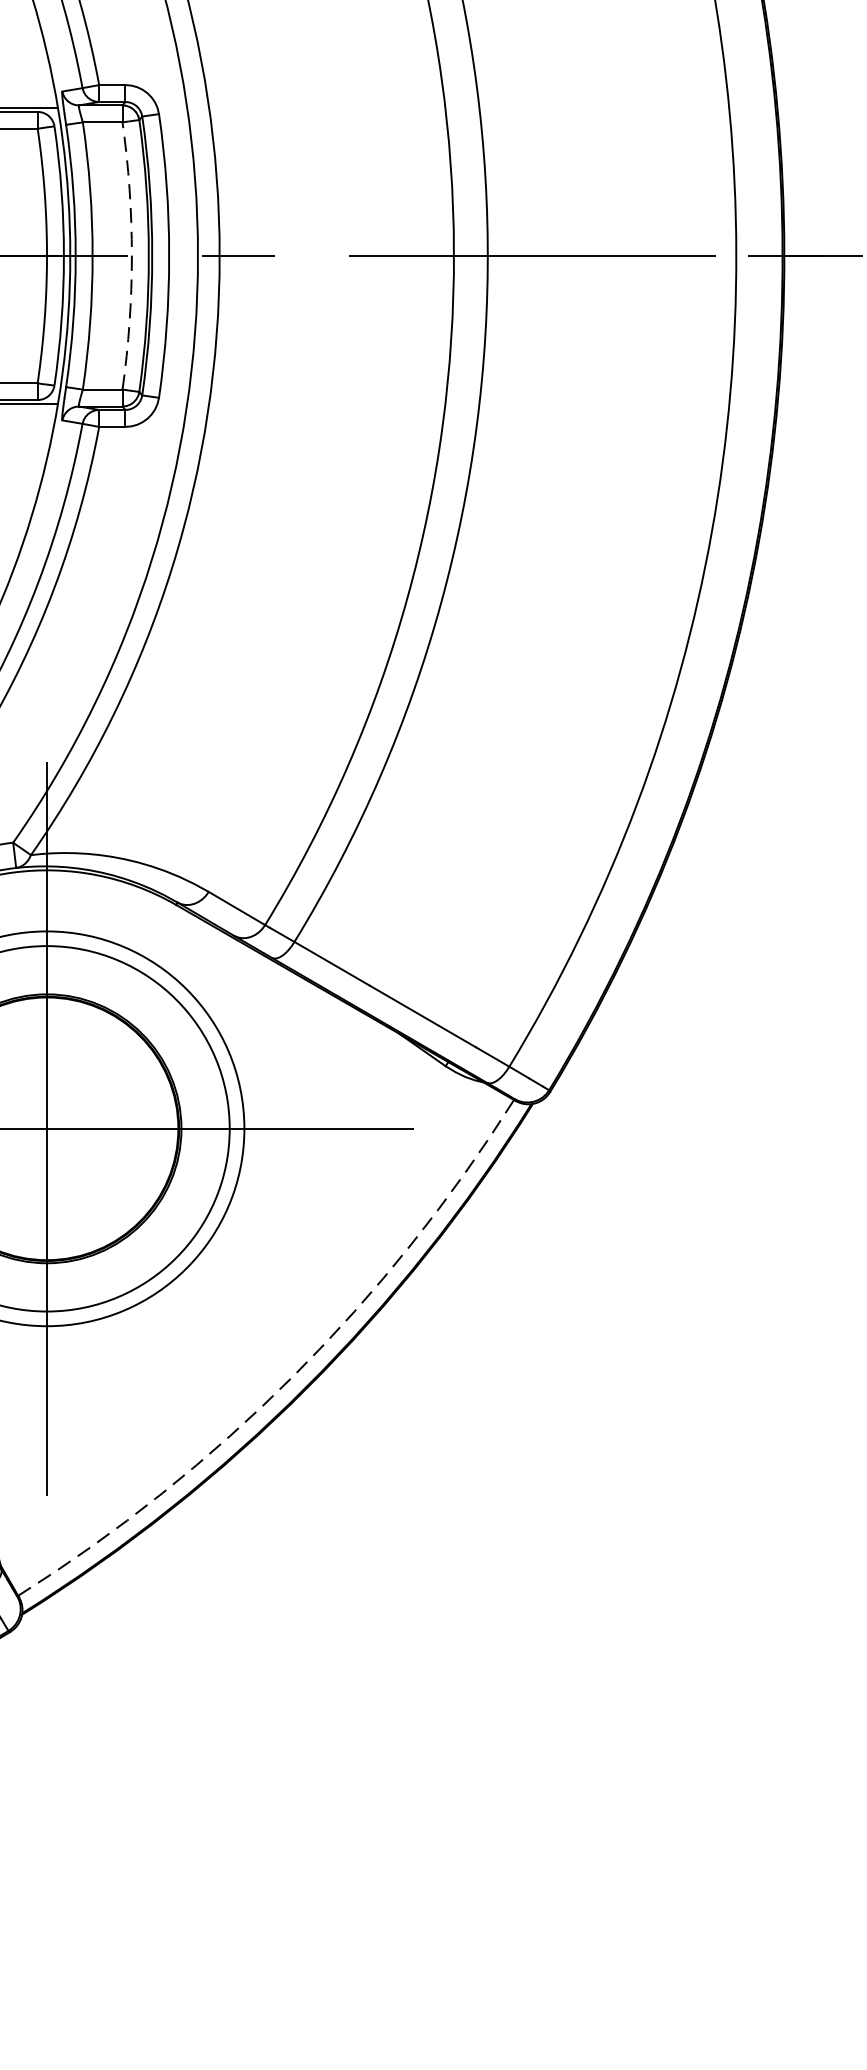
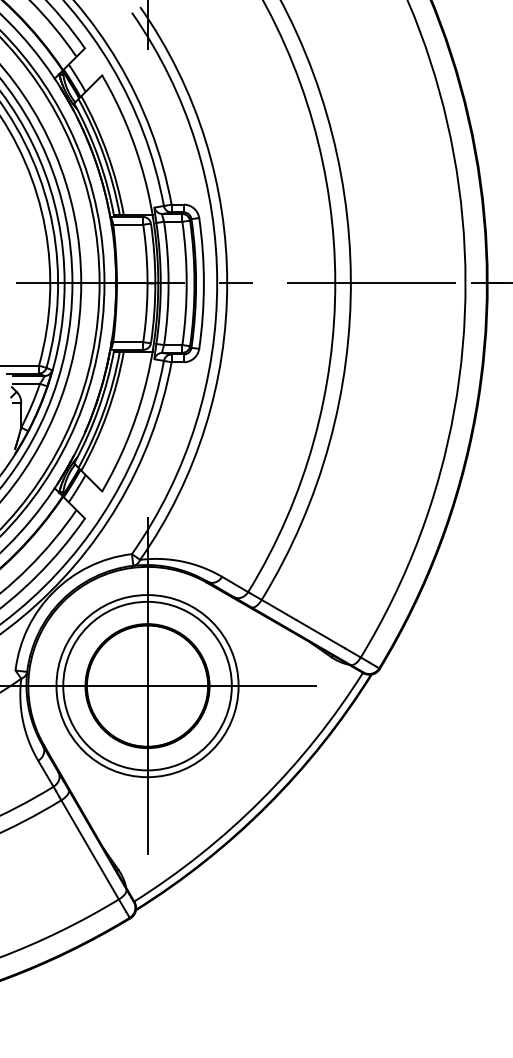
arc: (131, 256) -> (186, 283), dashed -> solid
arc: (294, 1376) -> (261, 800), dashed -> solid

